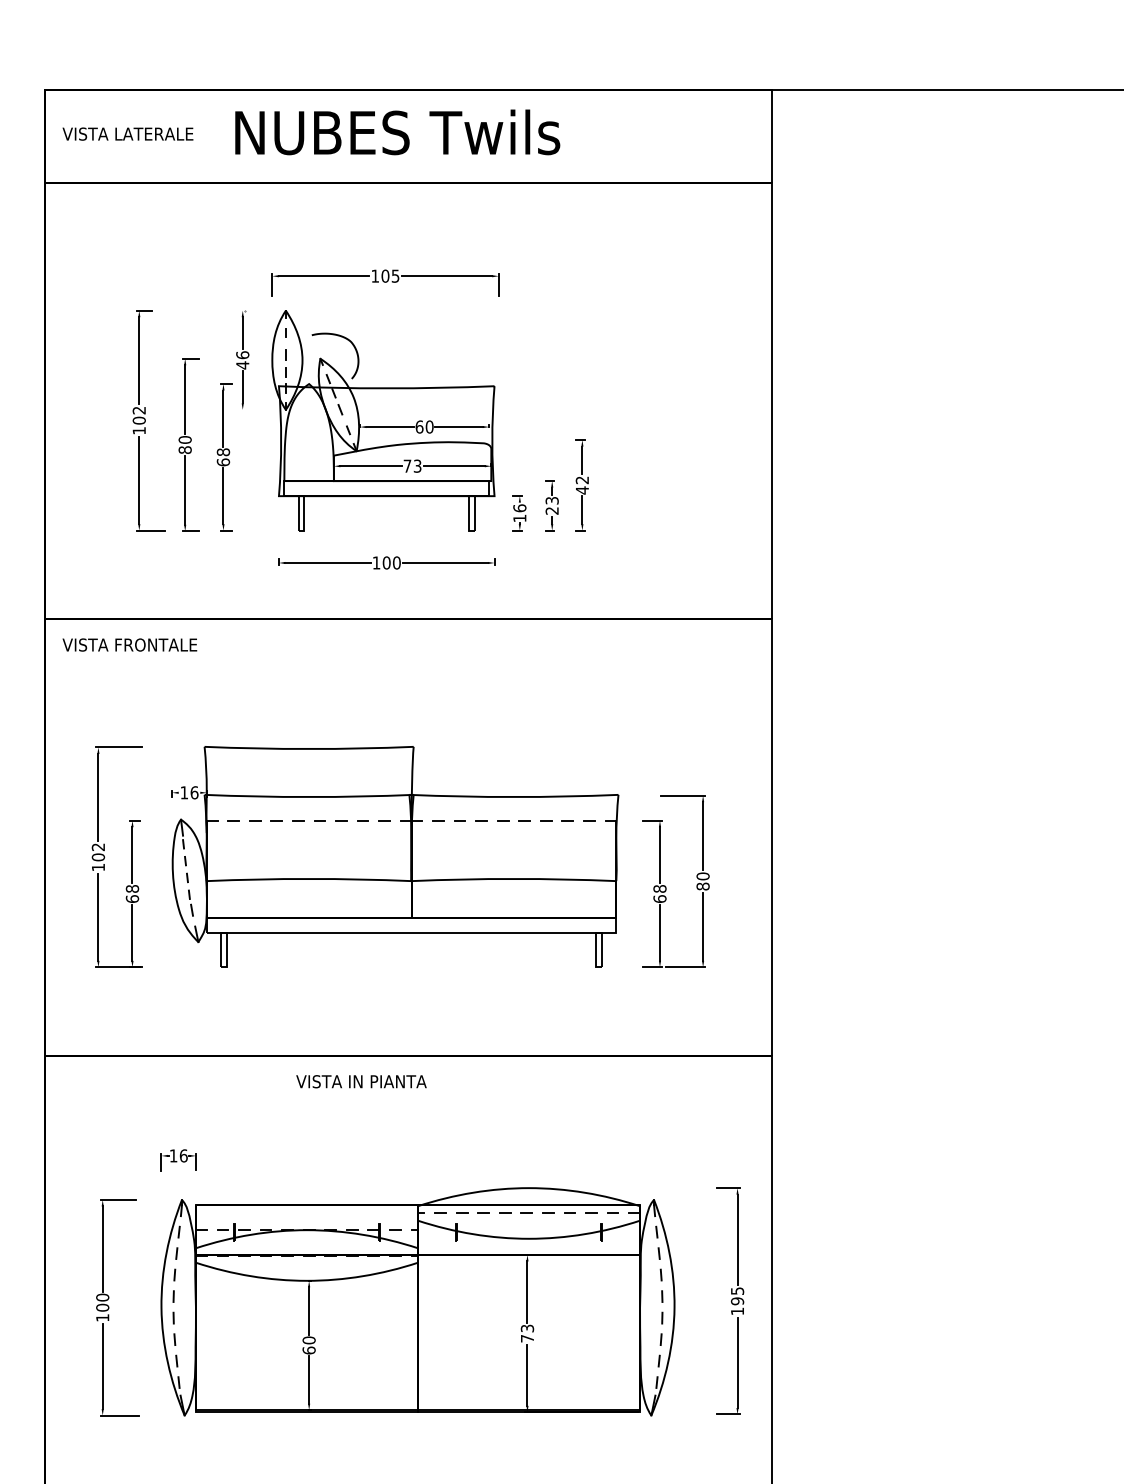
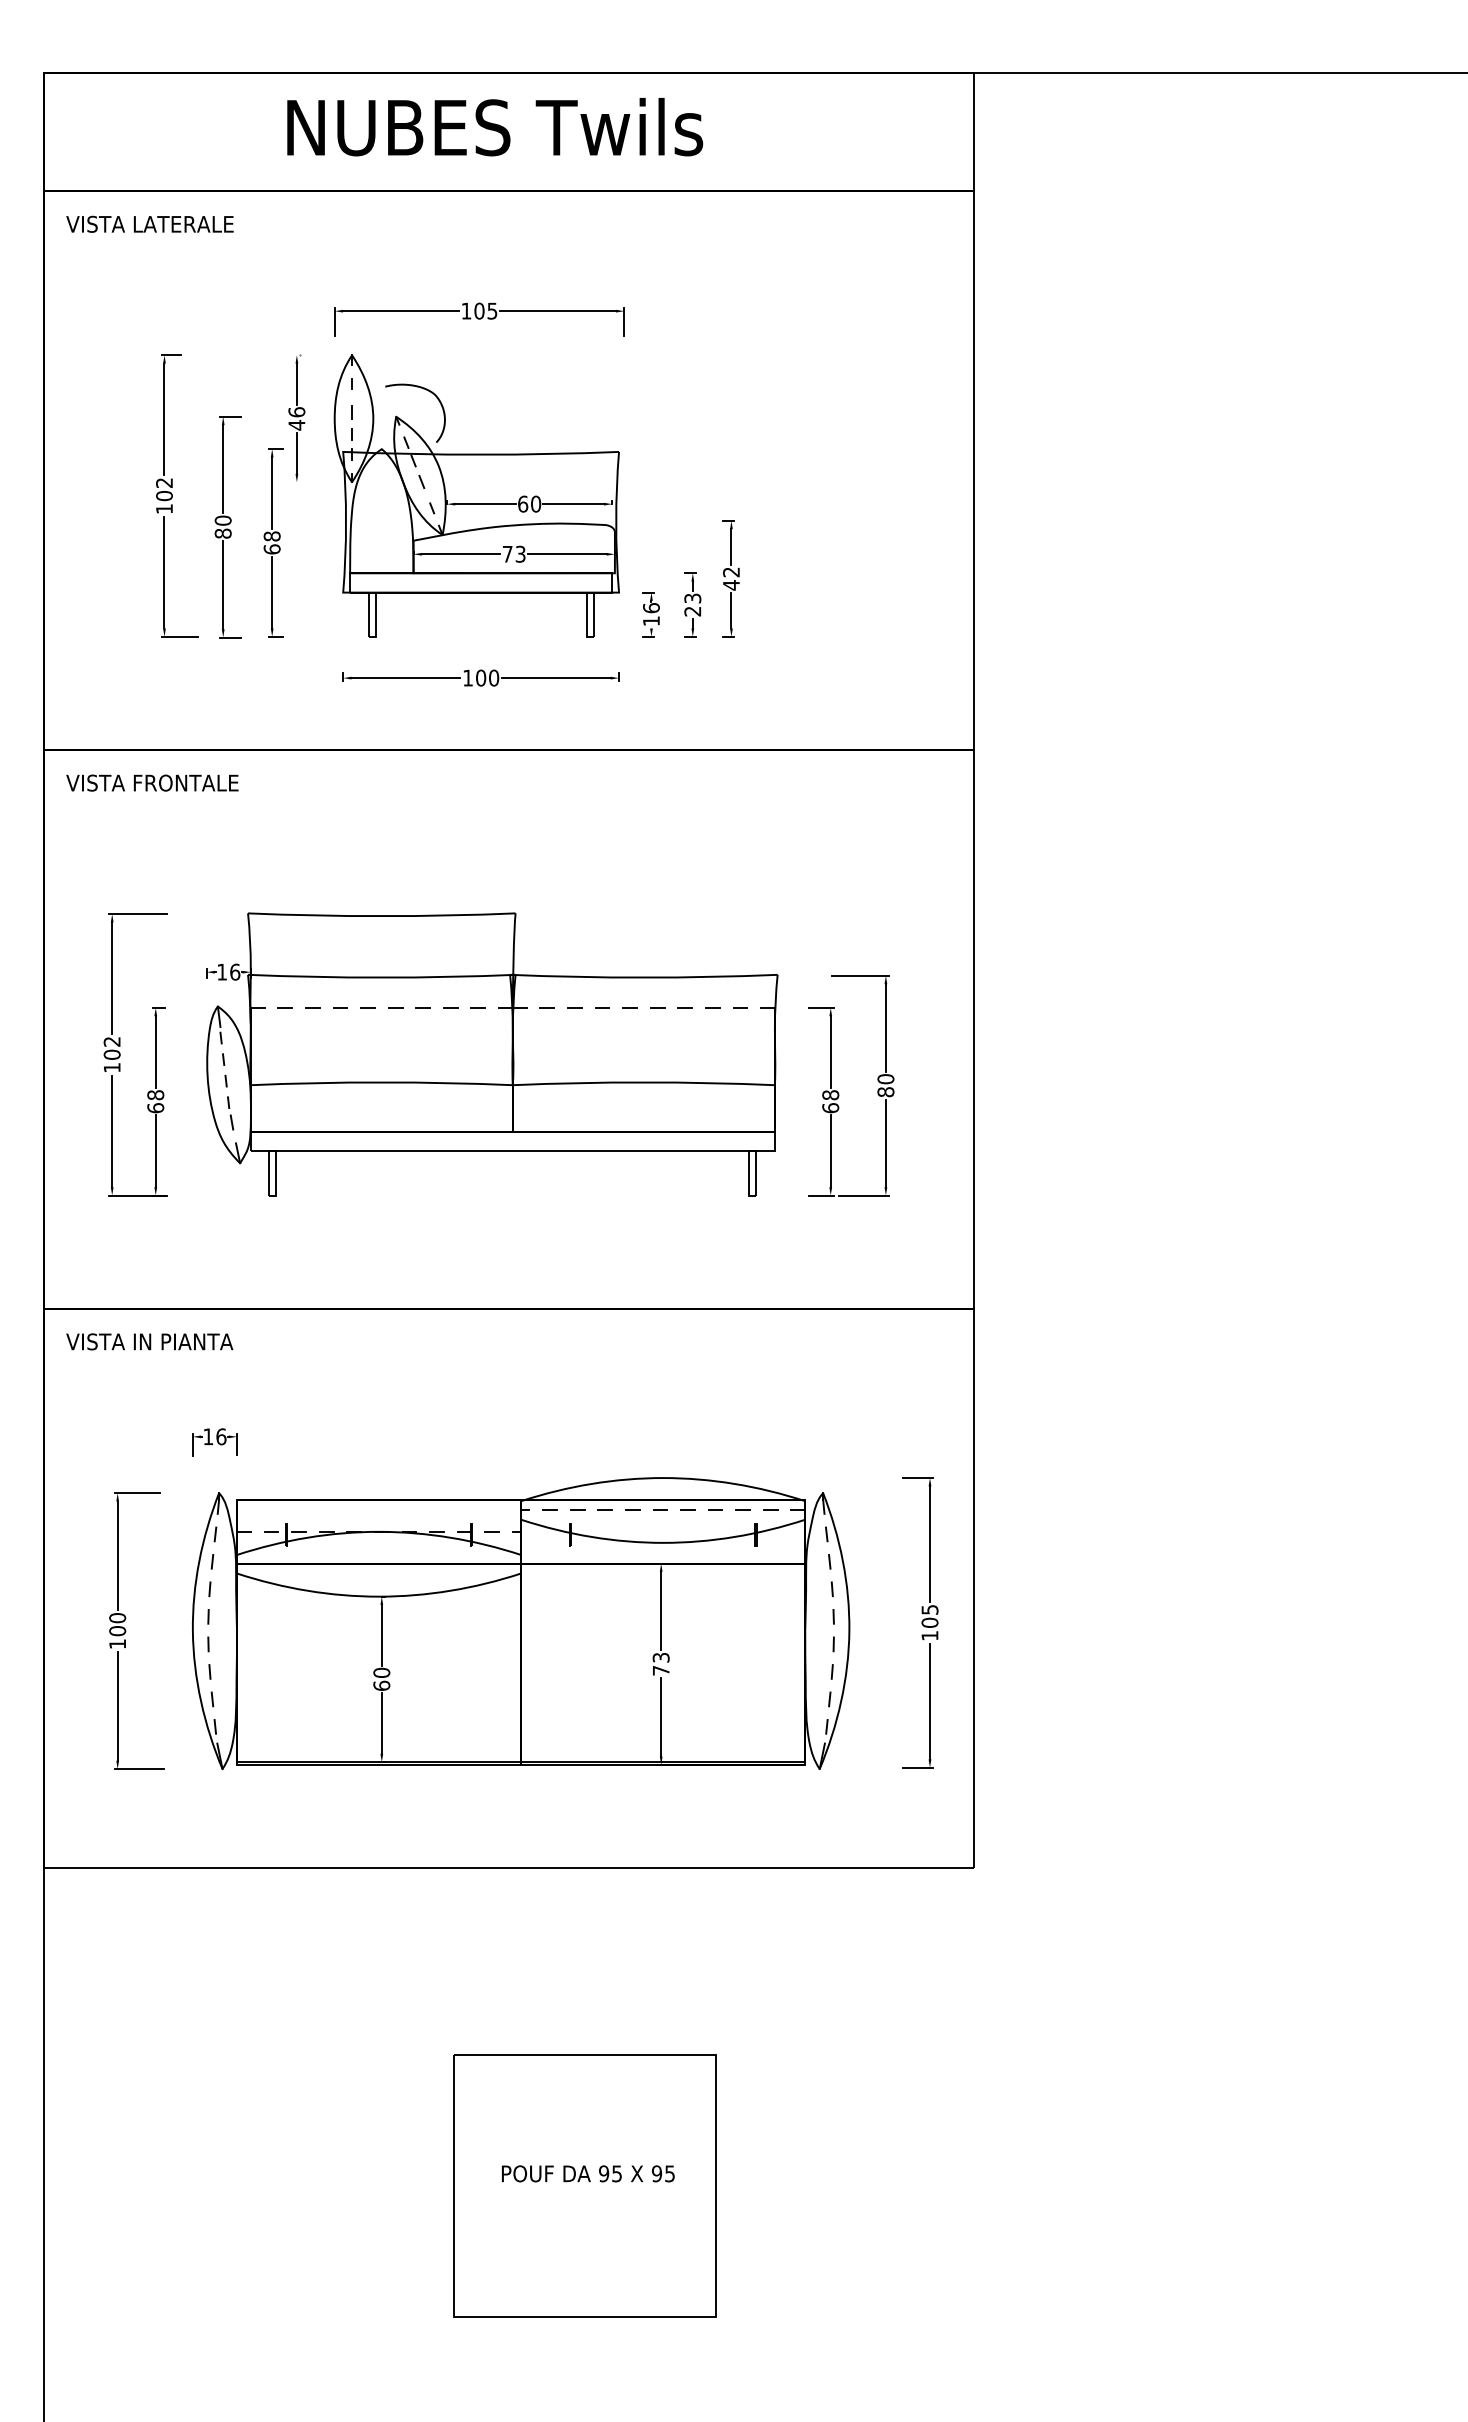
text: (127, 133) -> (149, 223), moved
text: (361, 1081) -> (149, 1341), moved
text: (737, 1301) -> (929, 1622), 195 -> 105

